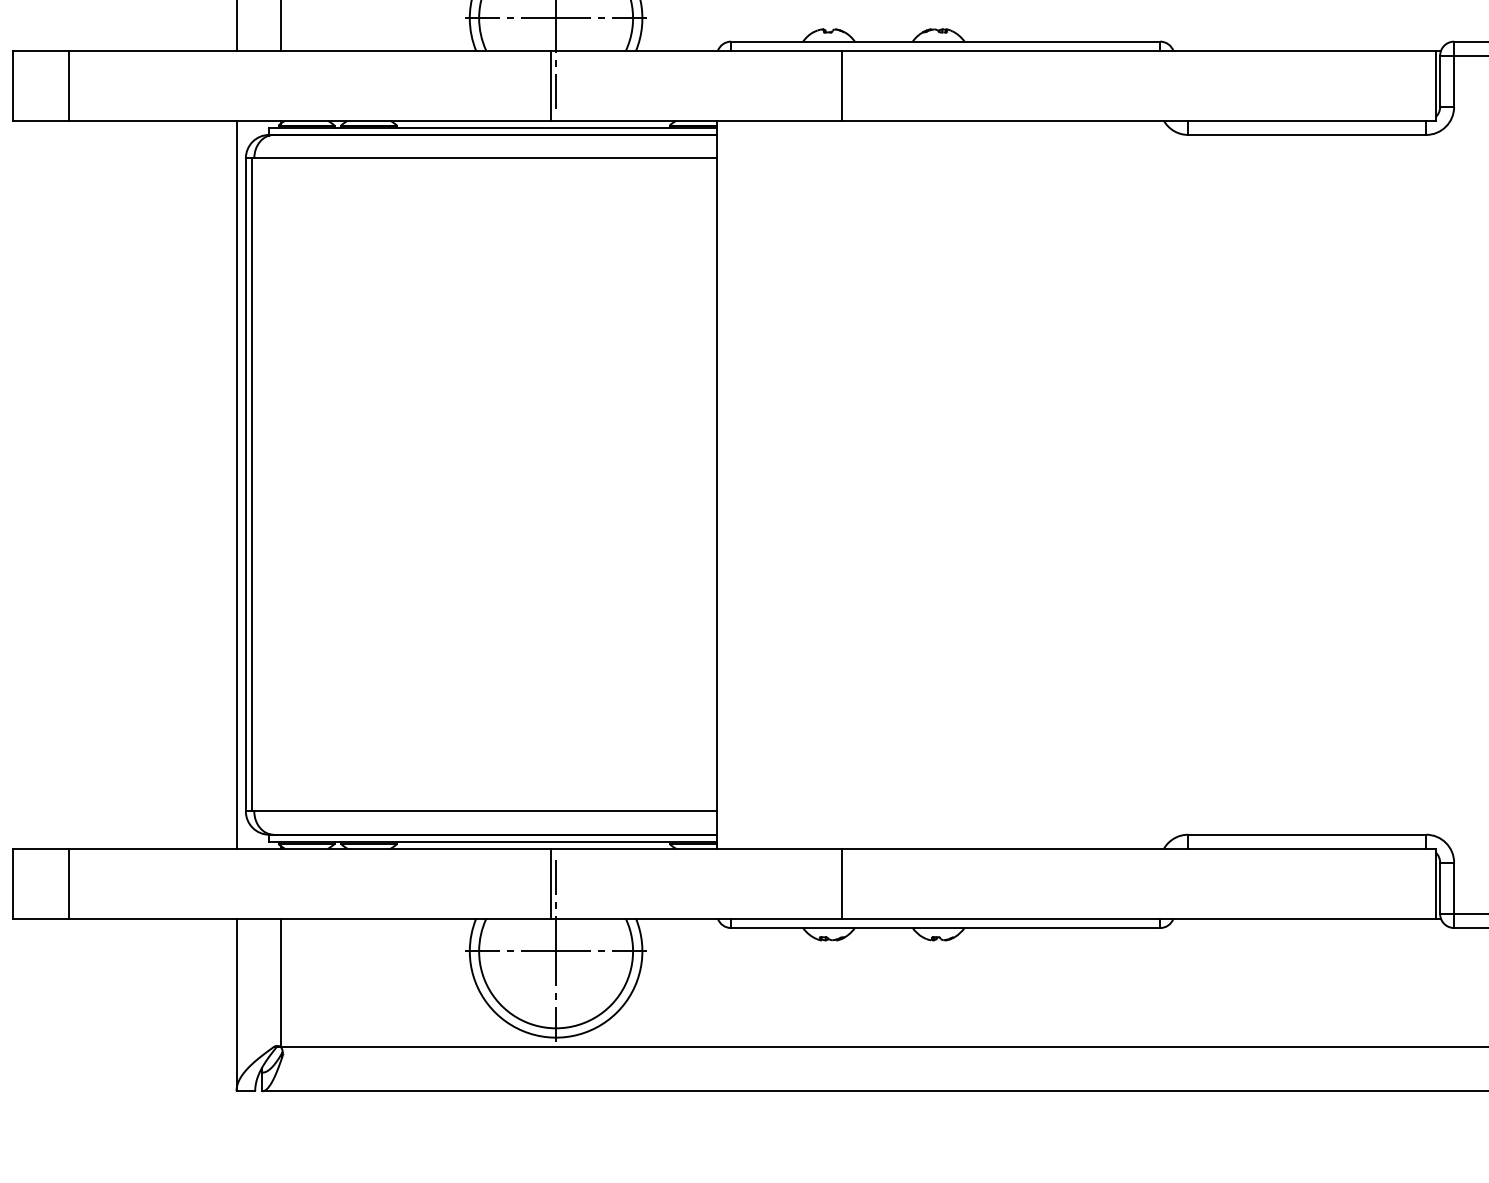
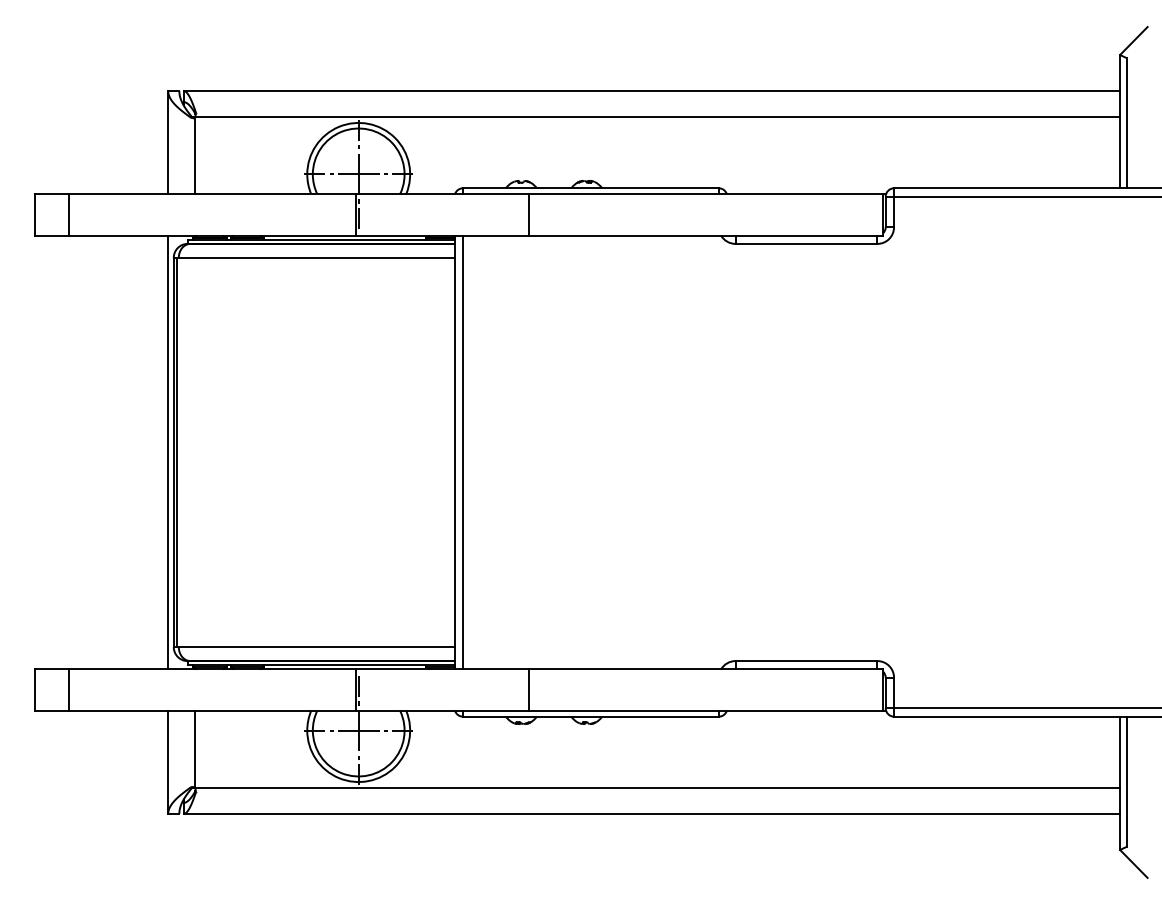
line: (731, 484) -> (463, 452), added

